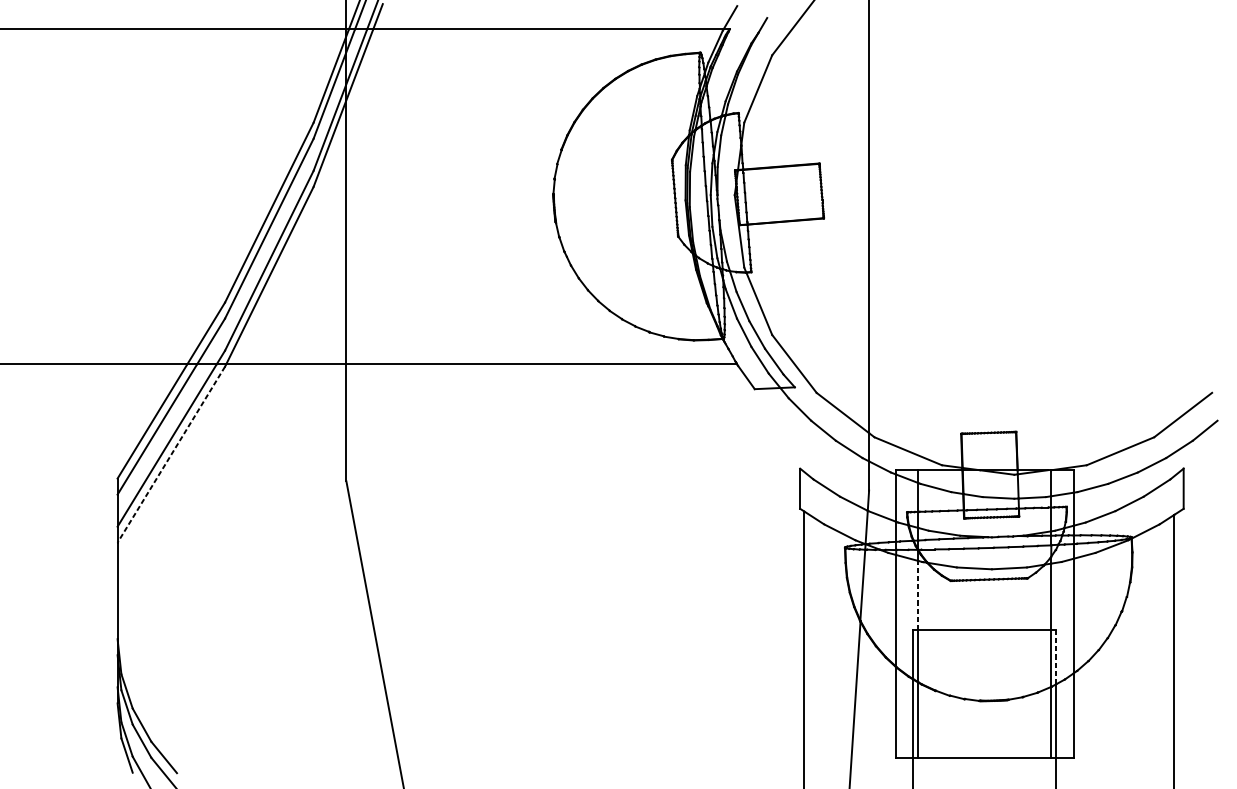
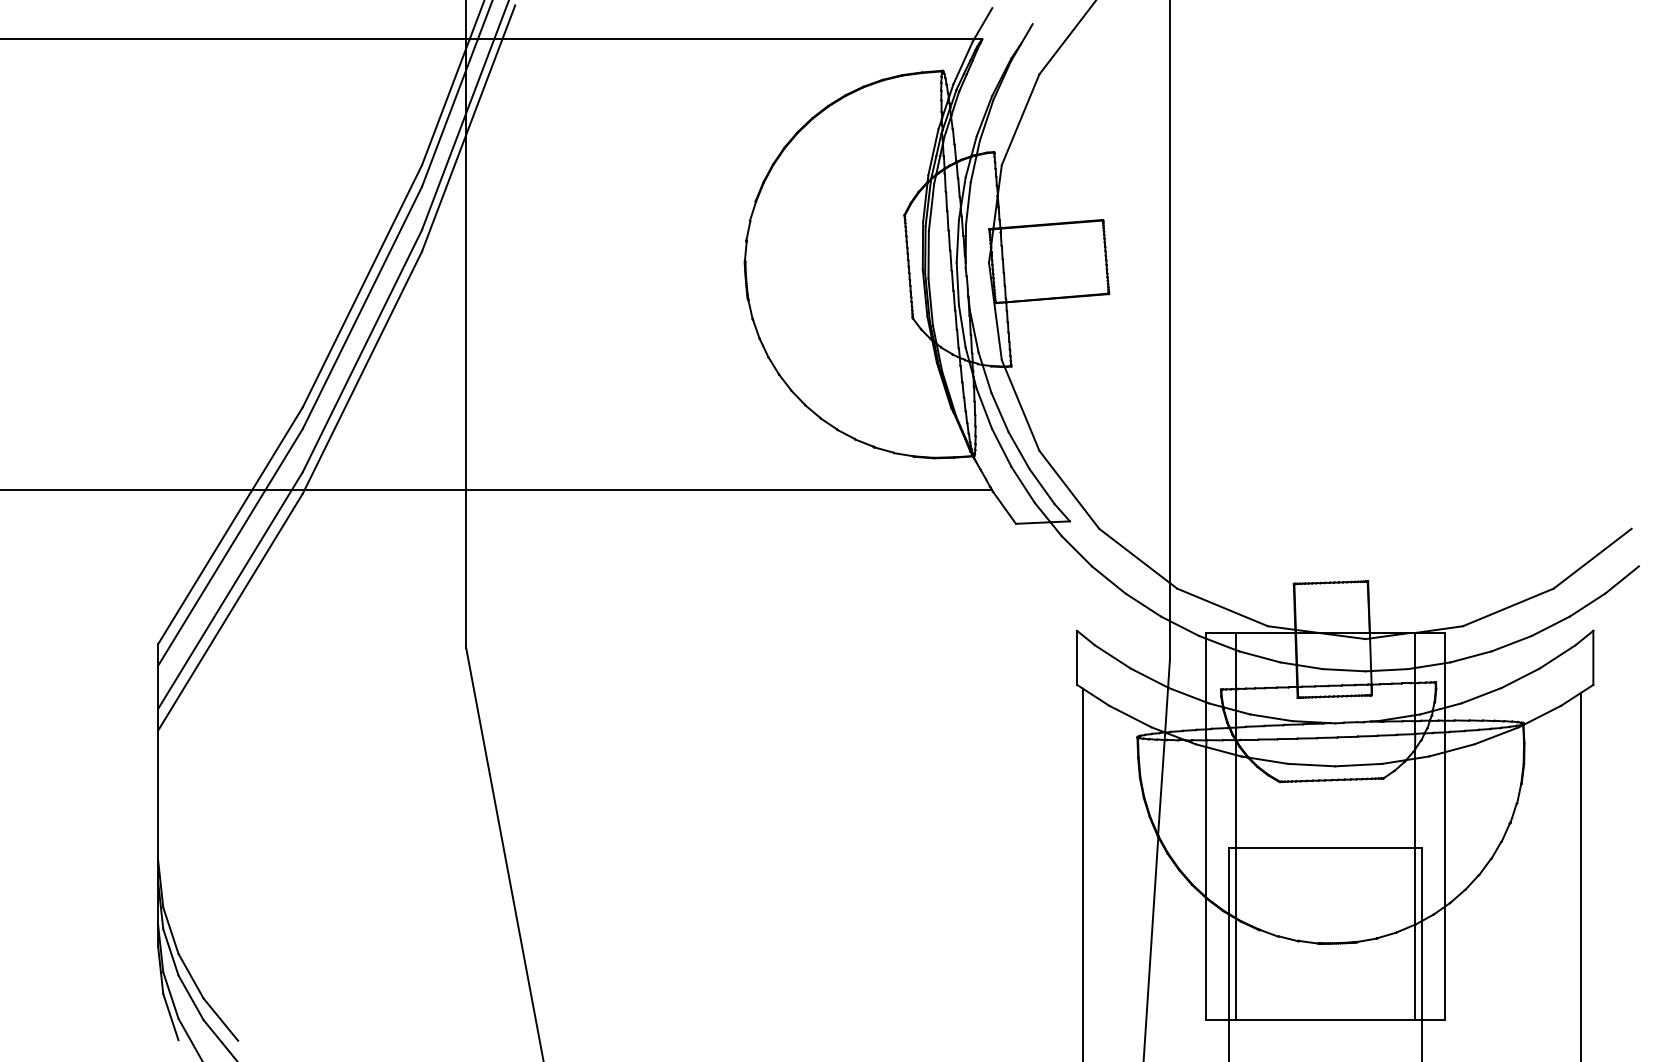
line: (171, 455) -> (230, 612), dashed -> solid
line: (918, 595) -> (1236, 801), dashed -> solid
line: (1056, 657) -> (1422, 884), dashed -> solid

